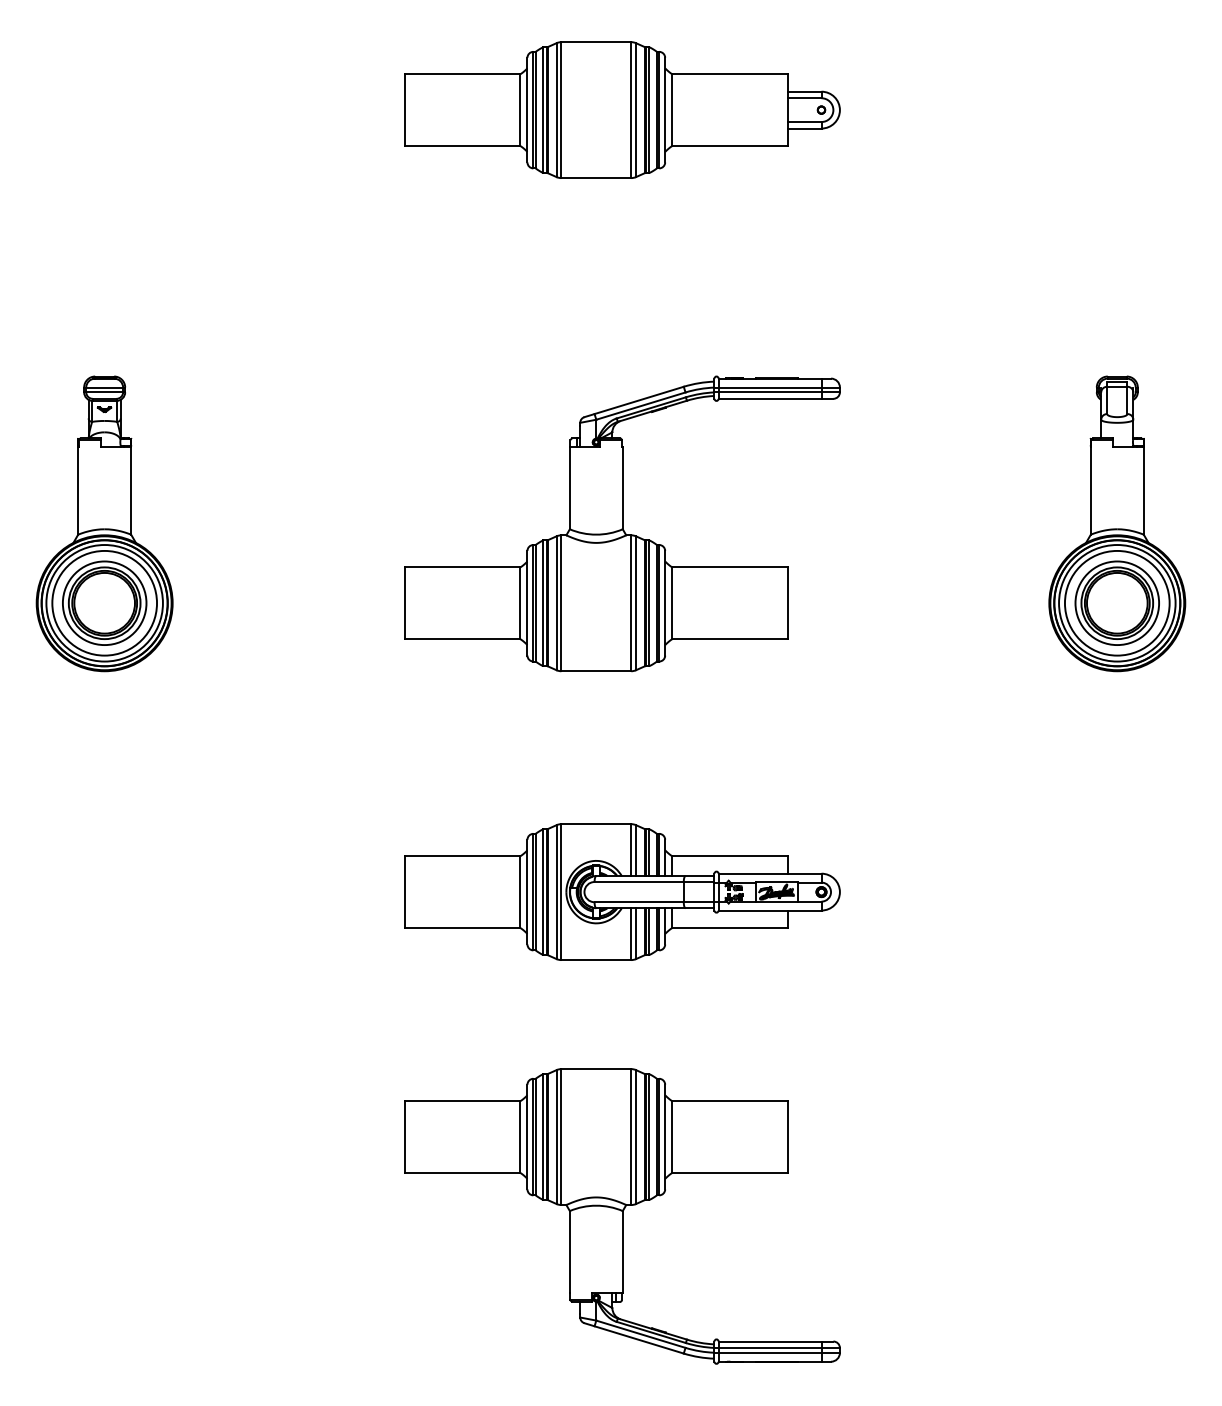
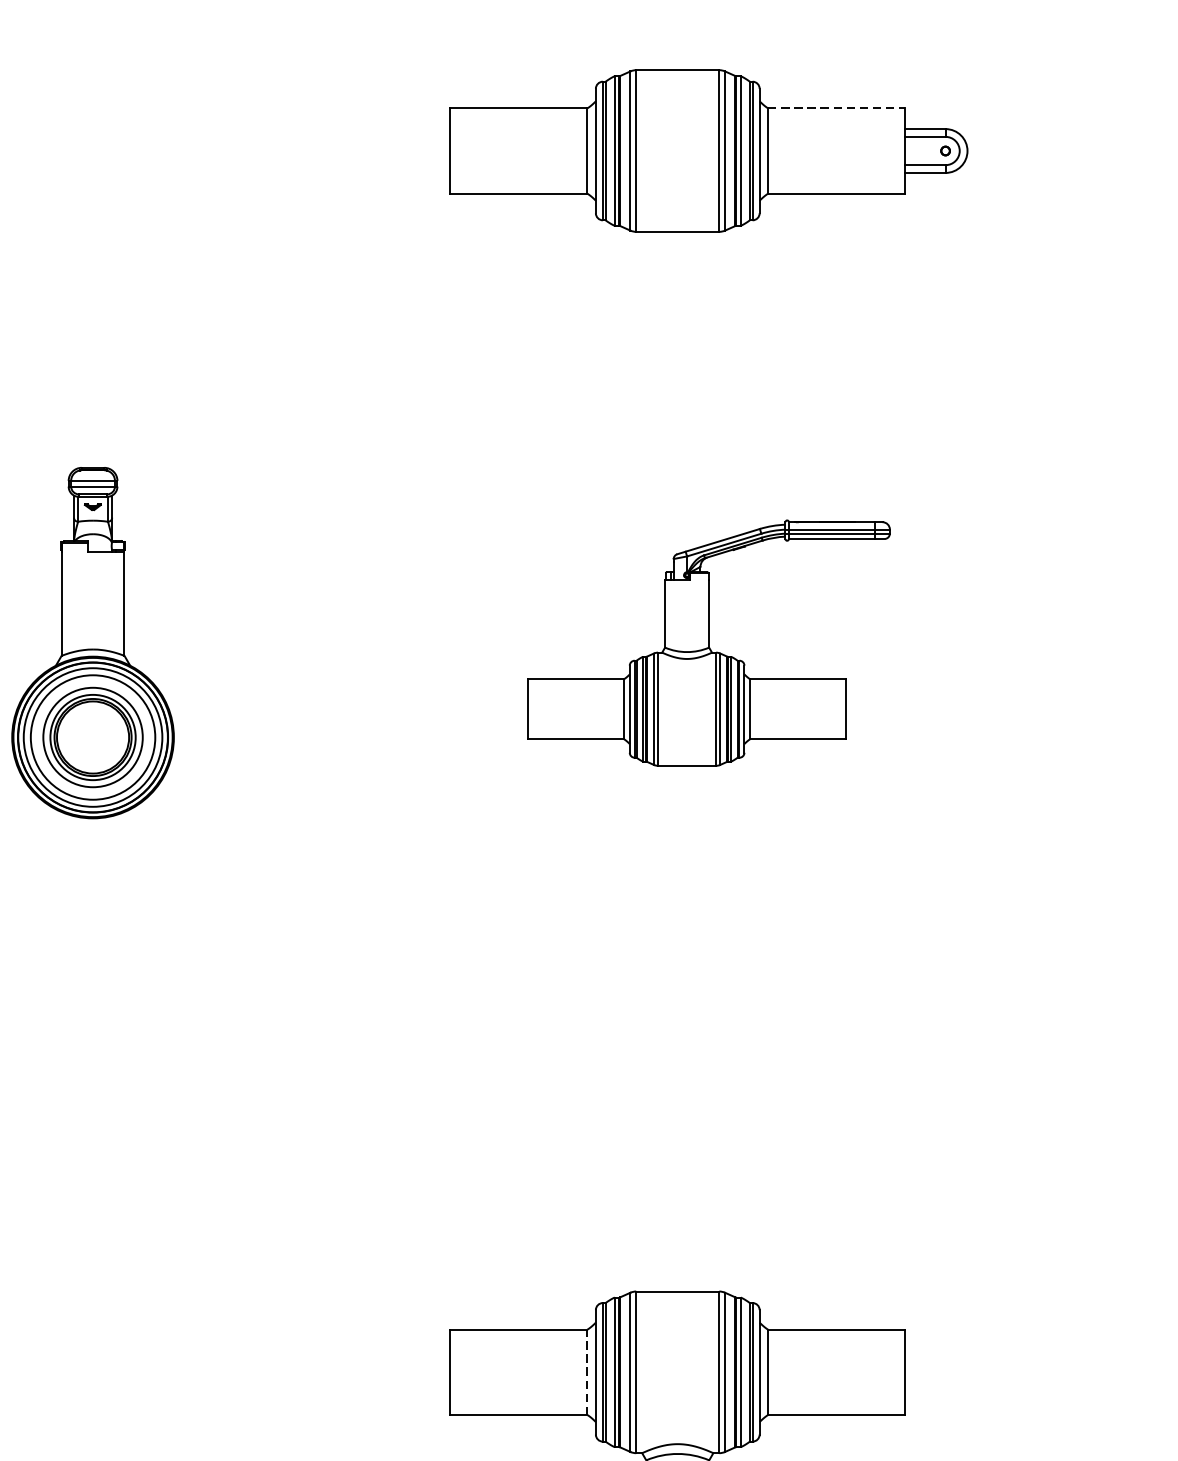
line: (730, 74) -> (837, 108), solid -> dashed
part: (622, 523) -> (708, 642), size x0.7
part: (622, 891) -> (708, 1080), removed
line: (520, 1137) -> (587, 1372), solid -> dashed

